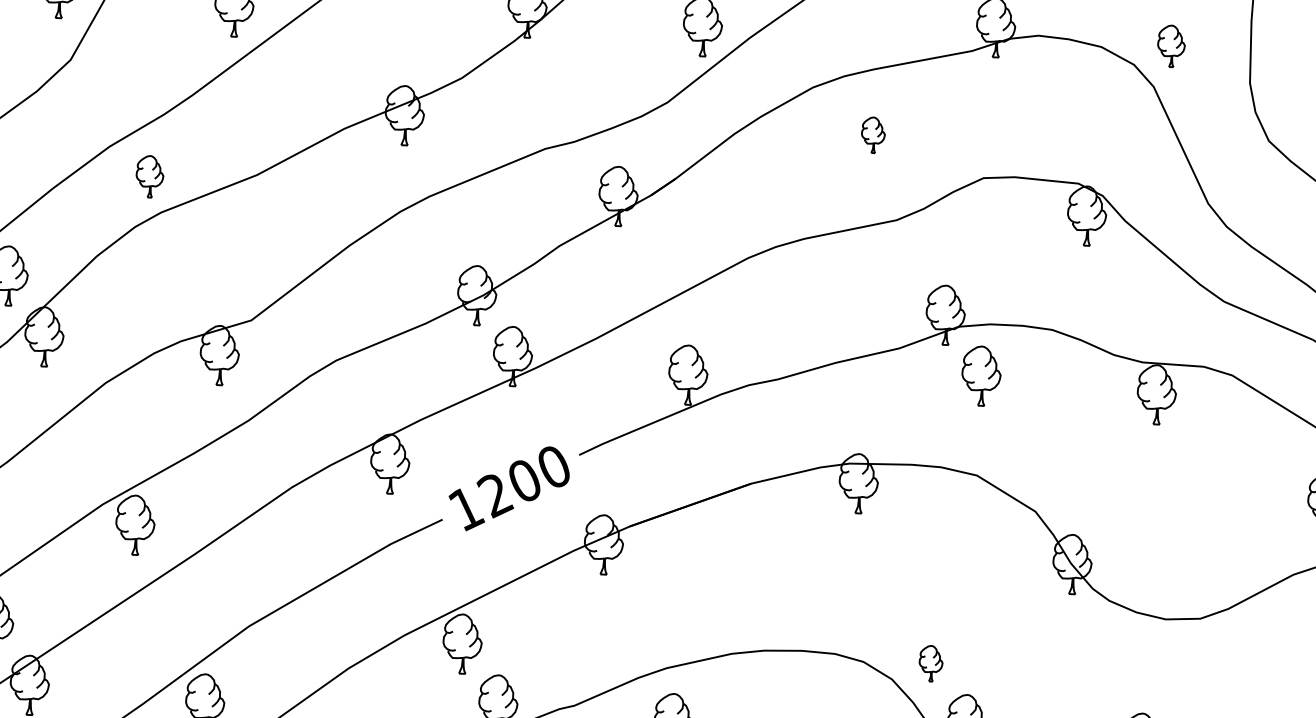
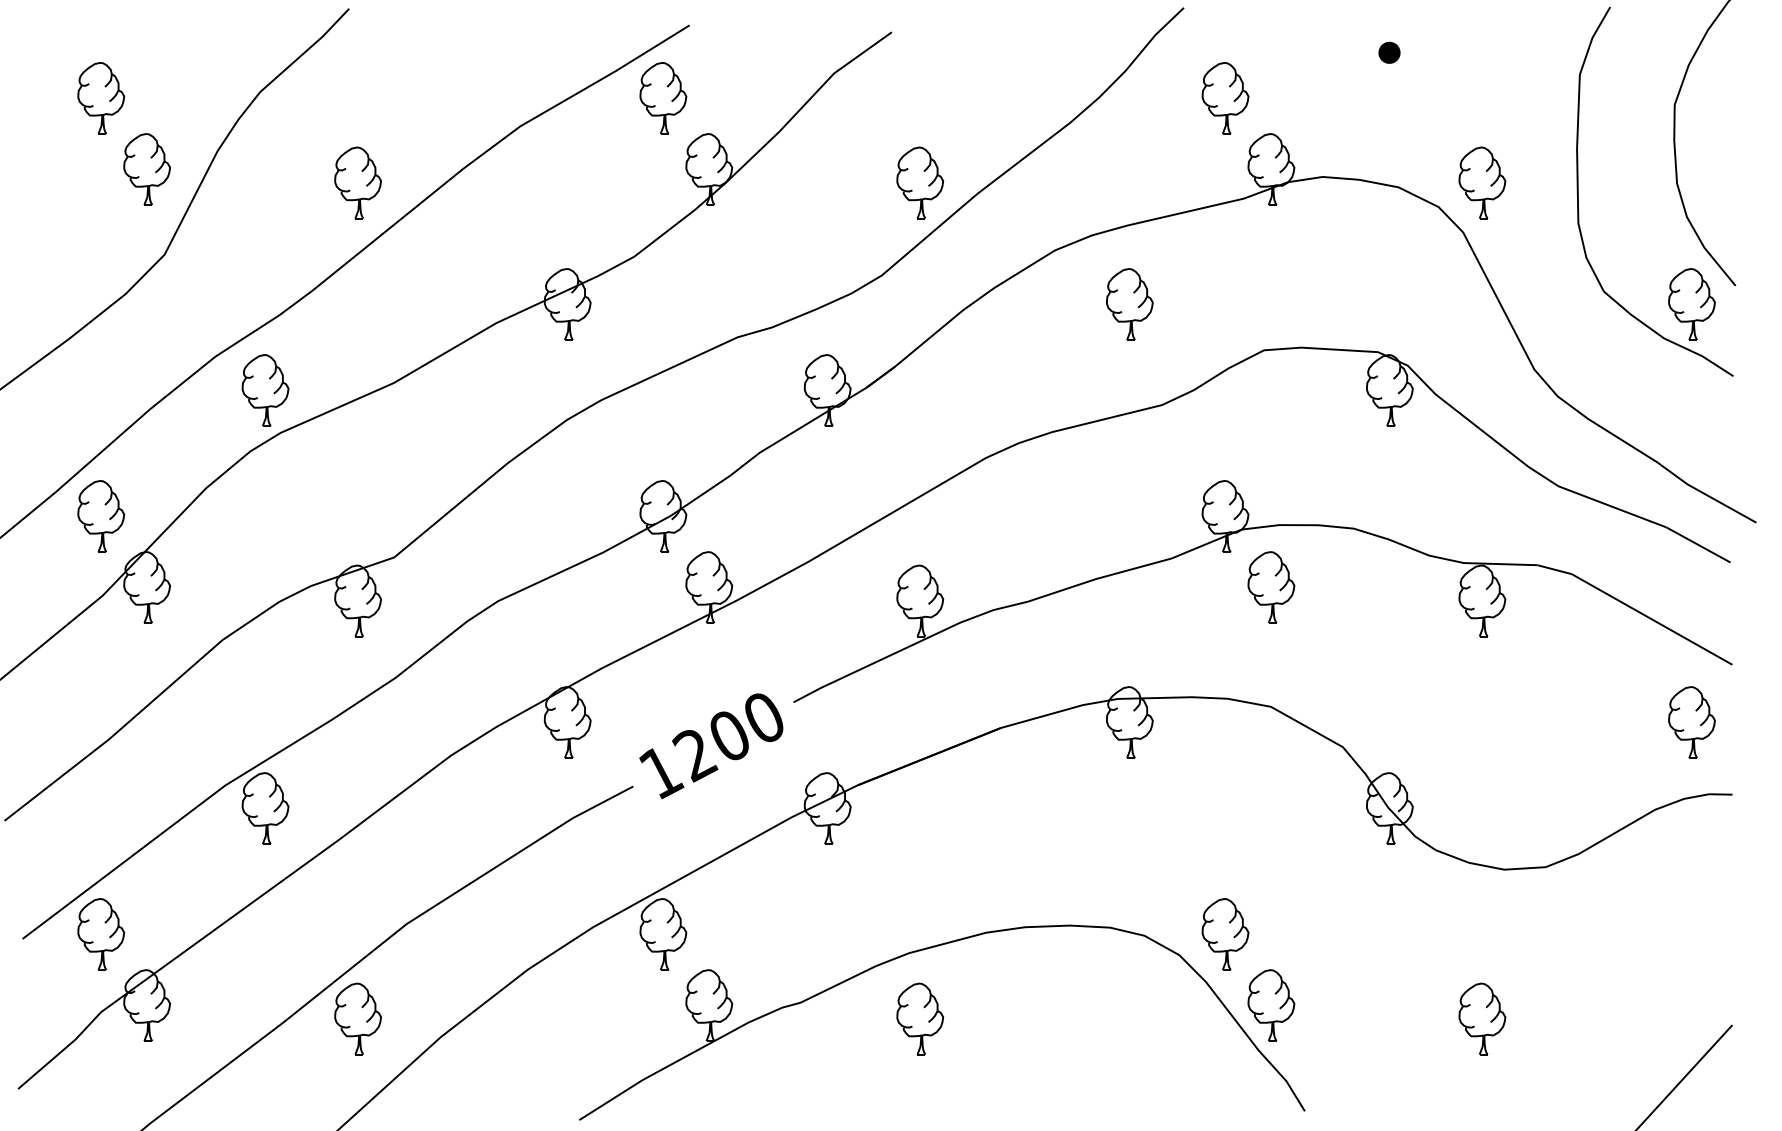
part: (1171, 45) -> (1482, 182), size x1.43
part: (873, 135) -> (1129, 304), size x1.67
part: (149, 176) -> (265, 390), size x1.43
part: (931, 663) -> (1225, 934), size x1.67

